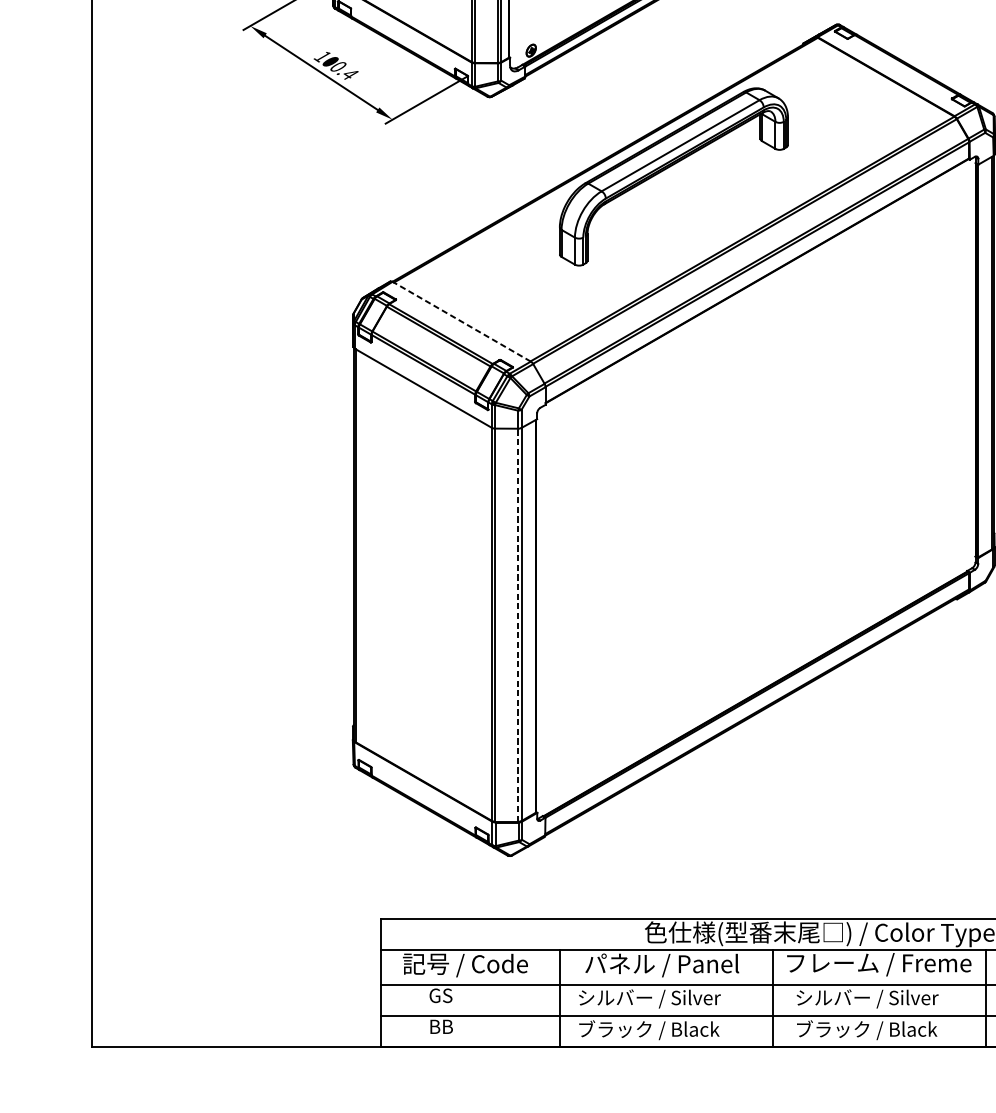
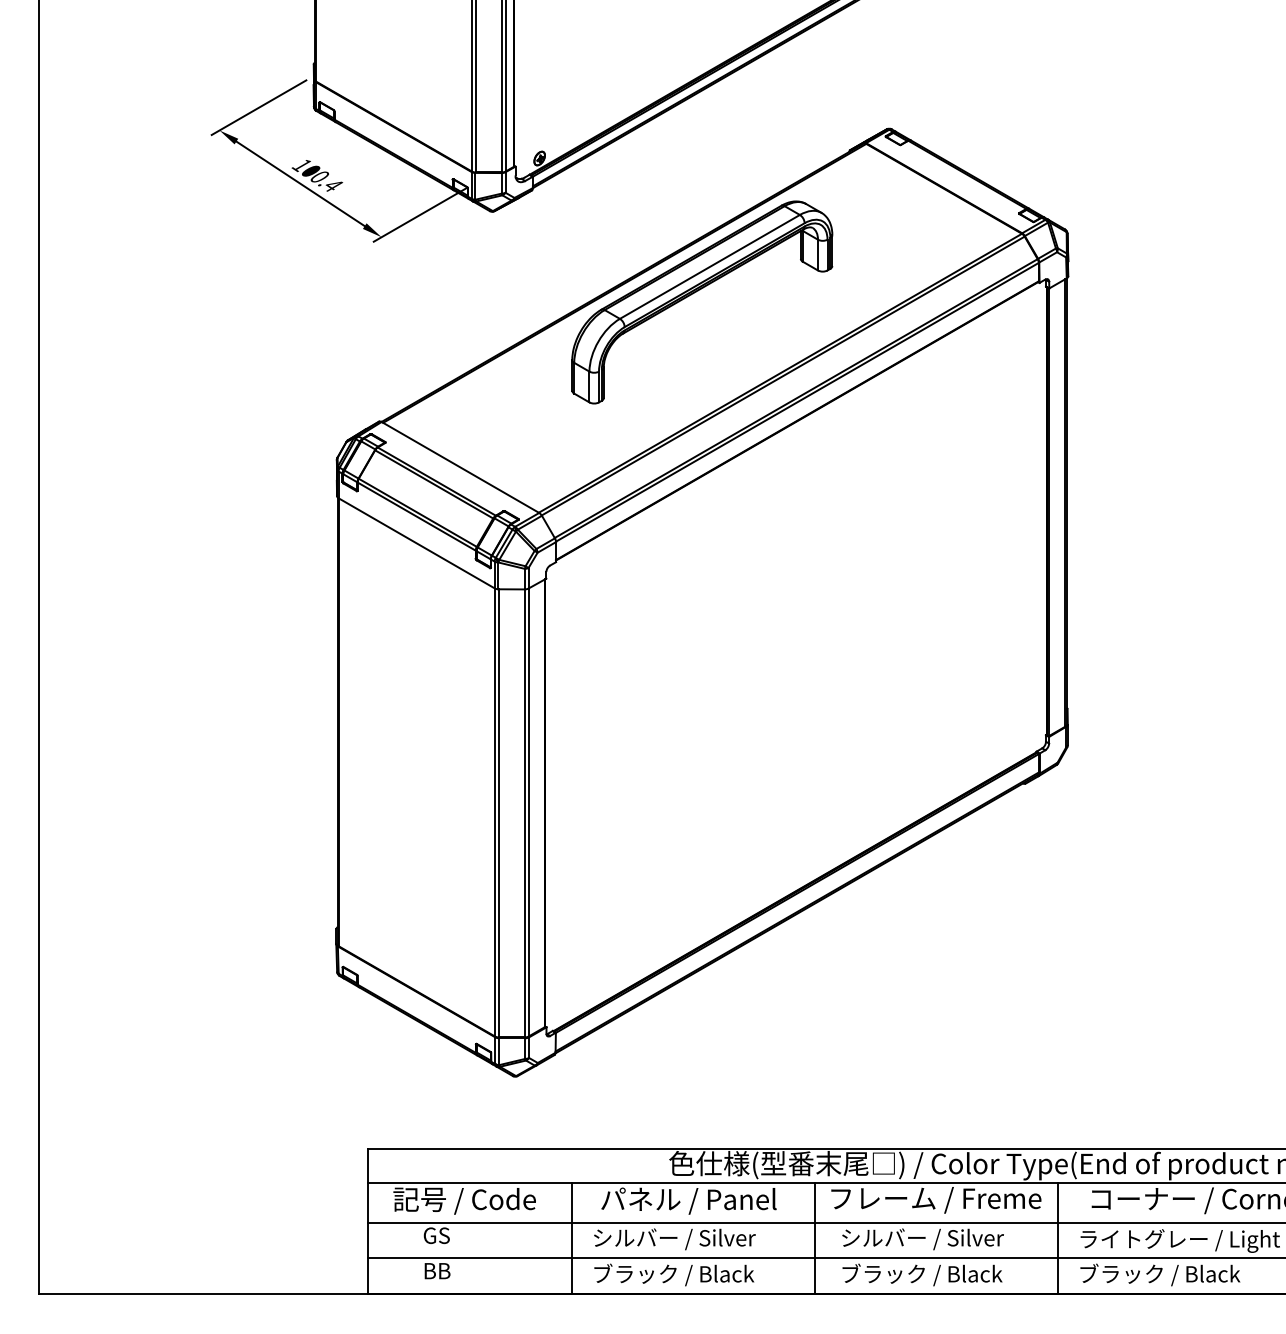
line: (461, 321) -> (460, 467), dashed -> solid
line: (517, 625) -> (524, 813), dashed -> solid

